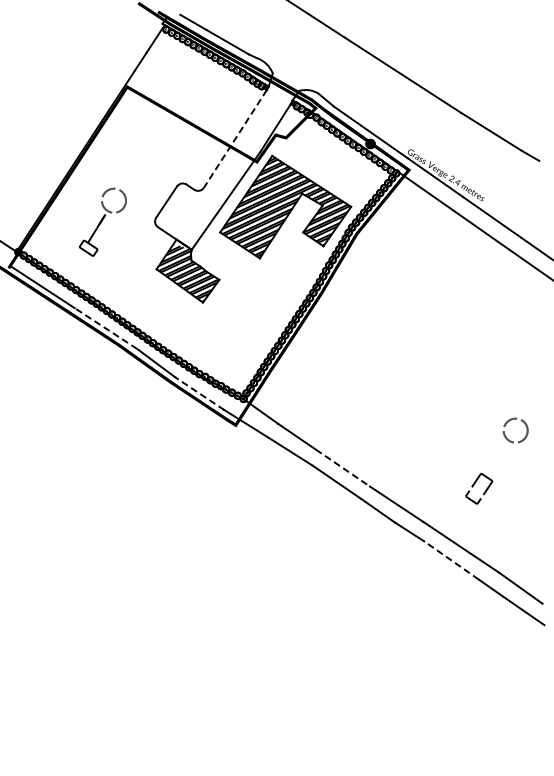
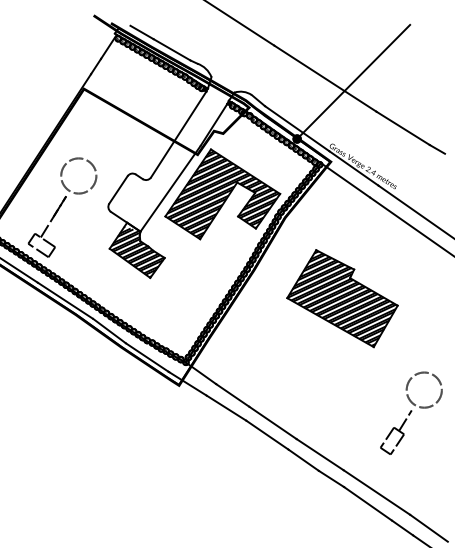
line: (434, 78) -> (353, 81), added
line: (235, 139) -> (178, 135), dashed -> solid
part: (102, 222) -> (62, 207), size x1.67
part: (422, 325) -> (342, 297), added
line: (105, 328) -> (64, 300), dashed -> solid
line: (199, 393) -> (147, 357), dashed -> solid
circle: (515, 430) -> (424, 389), size x1.67
line: (493, 465) -> (404, 420), added
line: (342, 468) -> (272, 423), dashed -> solid
line: (451, 560) -> (368, 503), dashed -> solid

